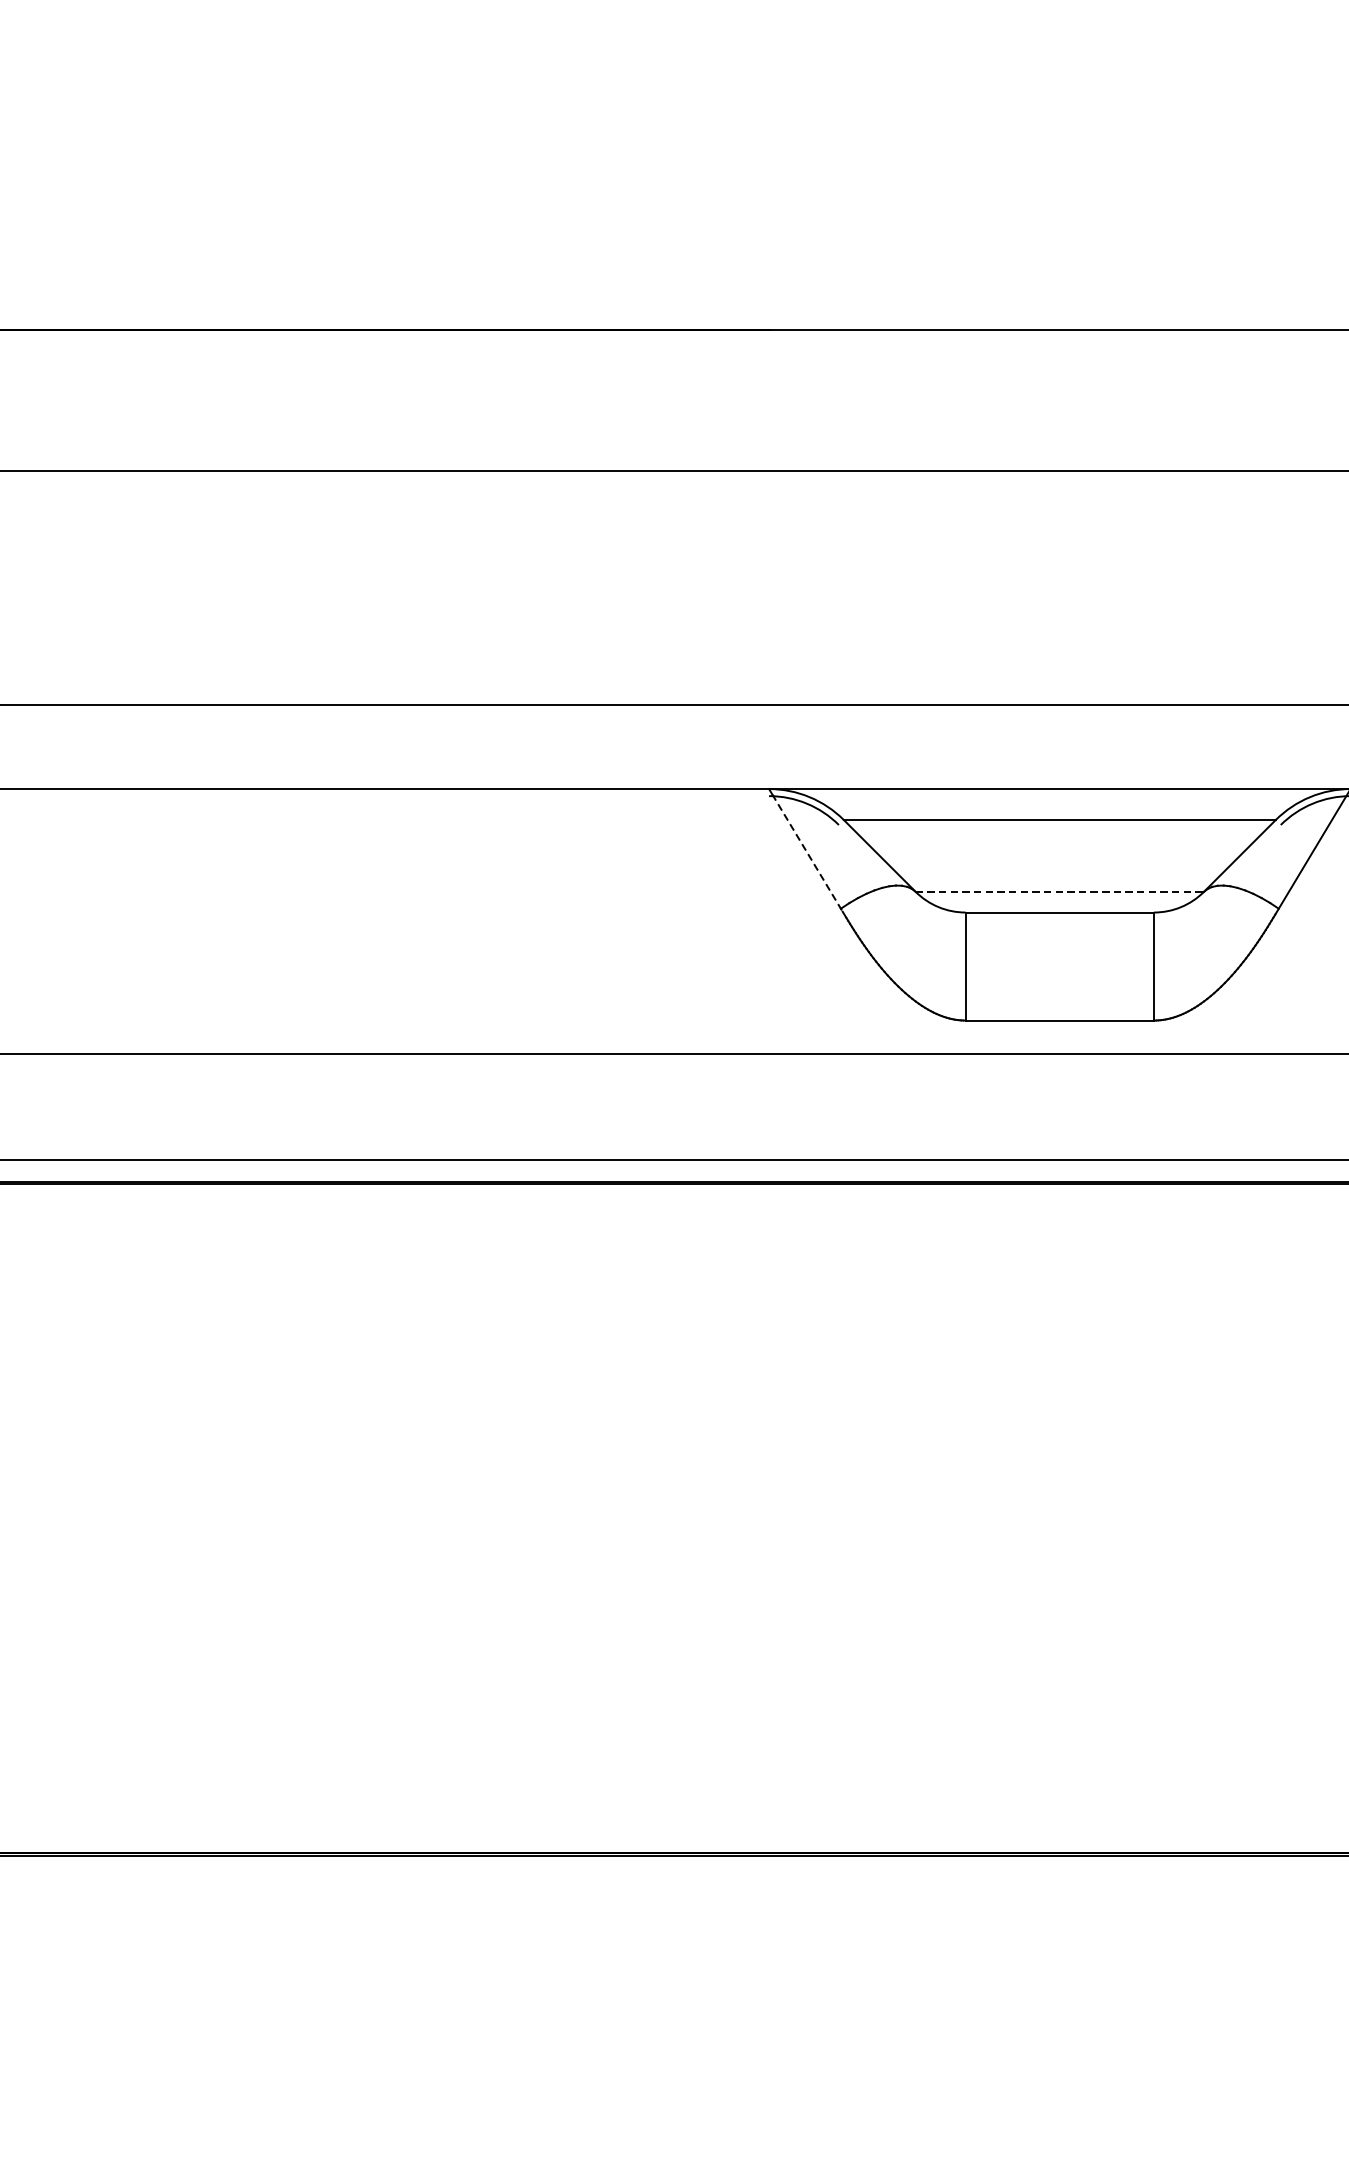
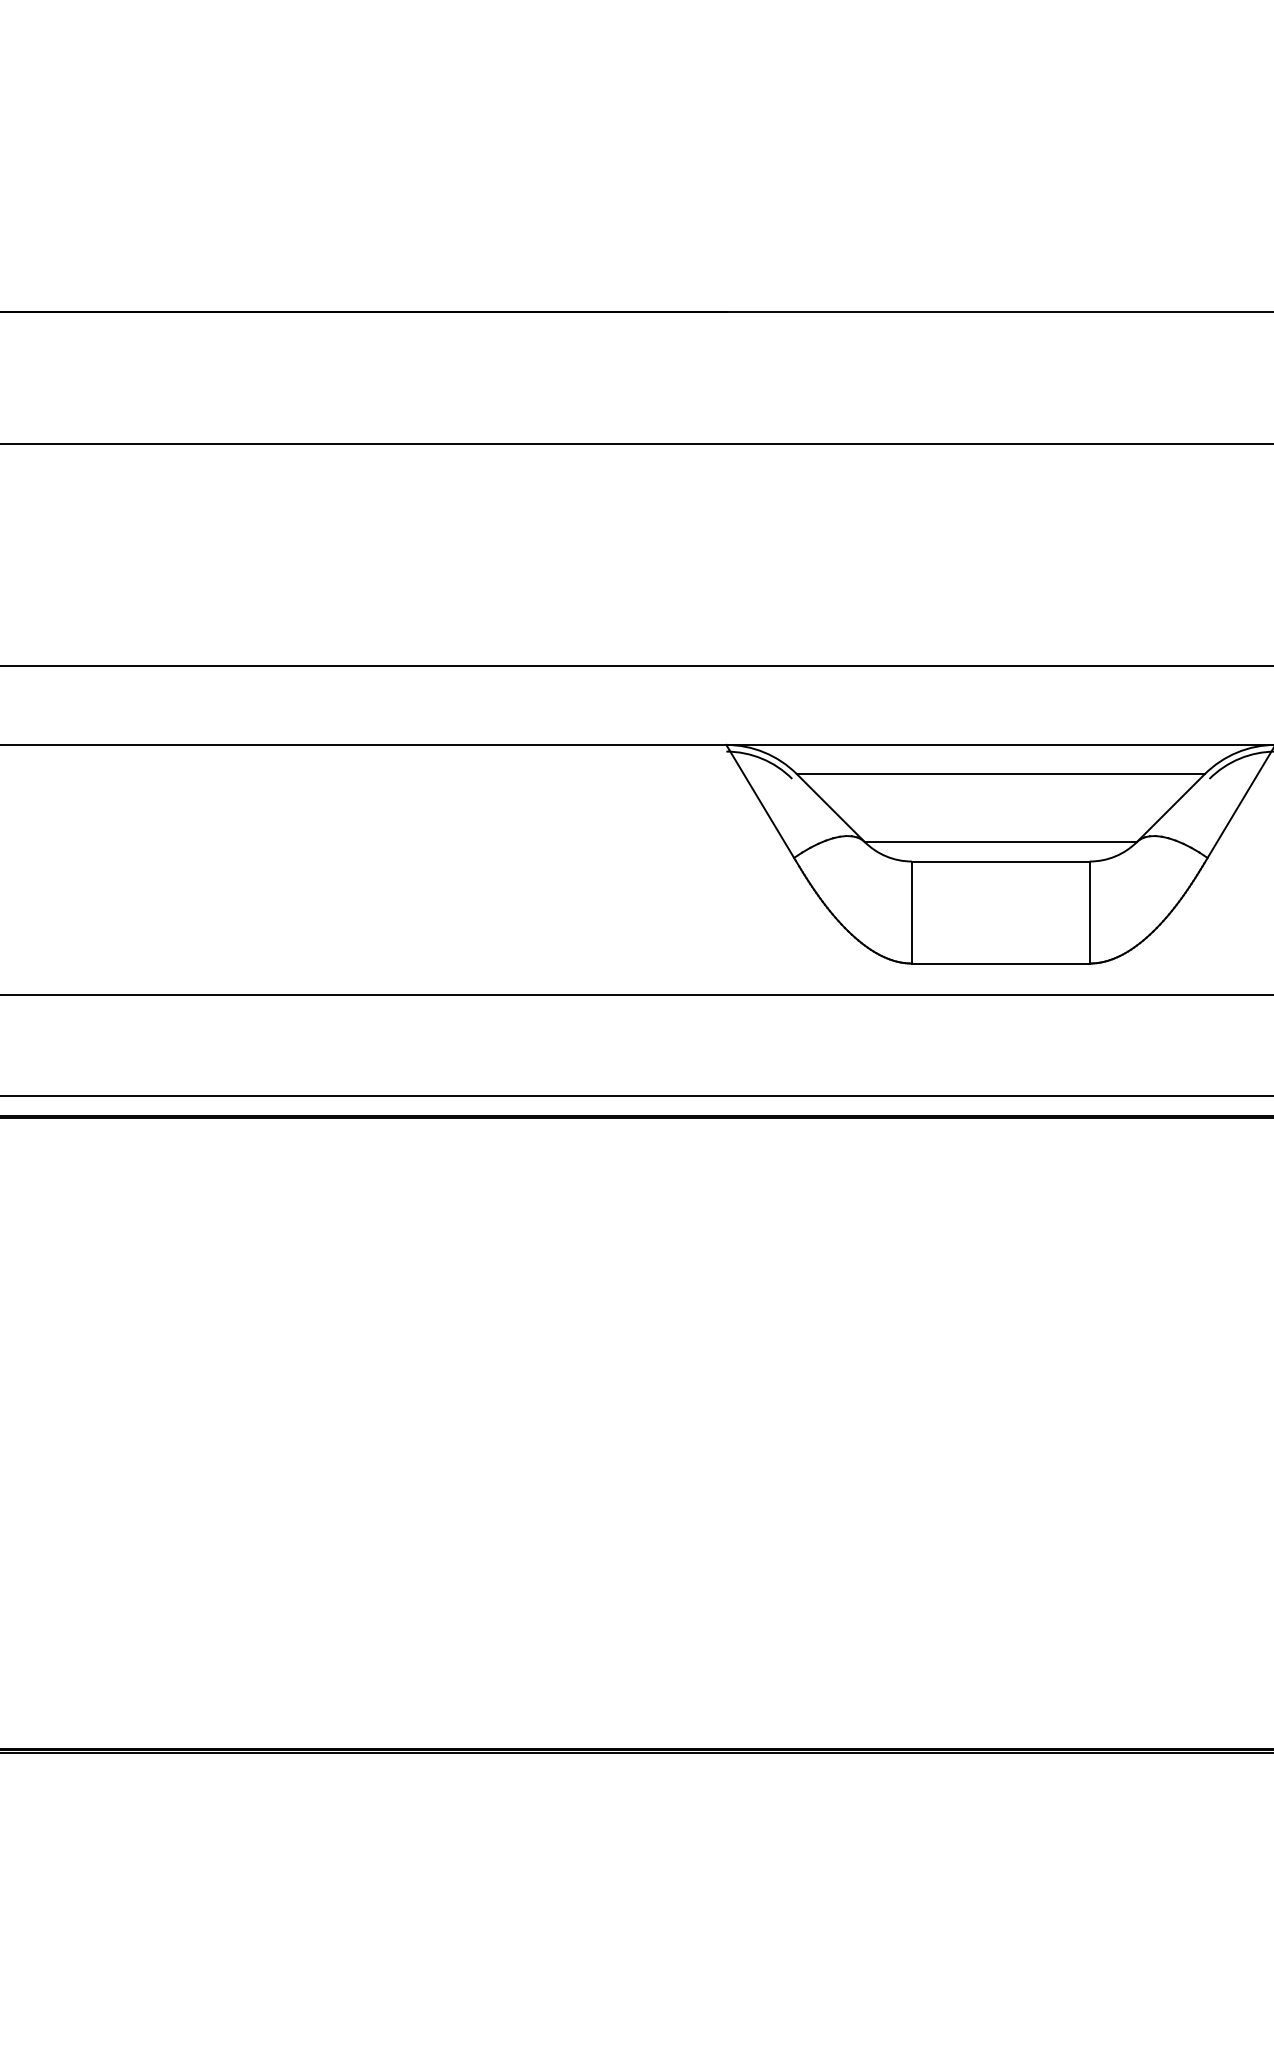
line: (807, 853) -> (762, 805), dashed -> solid
line: (1060, 892) -> (1001, 842), dashed -> solid

